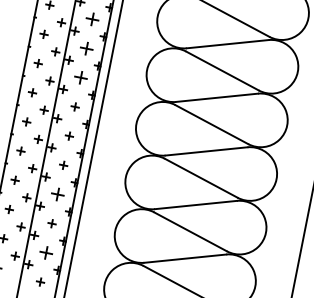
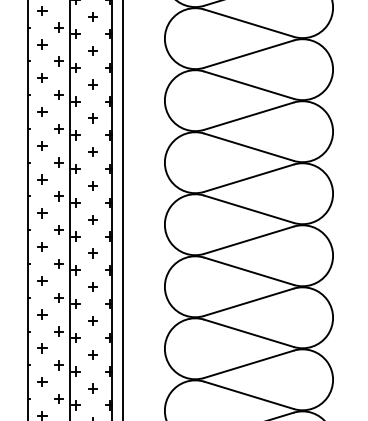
part: (92, 19) -> (92, 118), size x0.62
part: (86, 47) -> (92, 151), size x0.62
part: (80, 77) -> (92, 185), size x0.62
part: (57, 193) -> (92, 320), size x0.62
part: (45, 252) -> (92, 388), size x0.62

